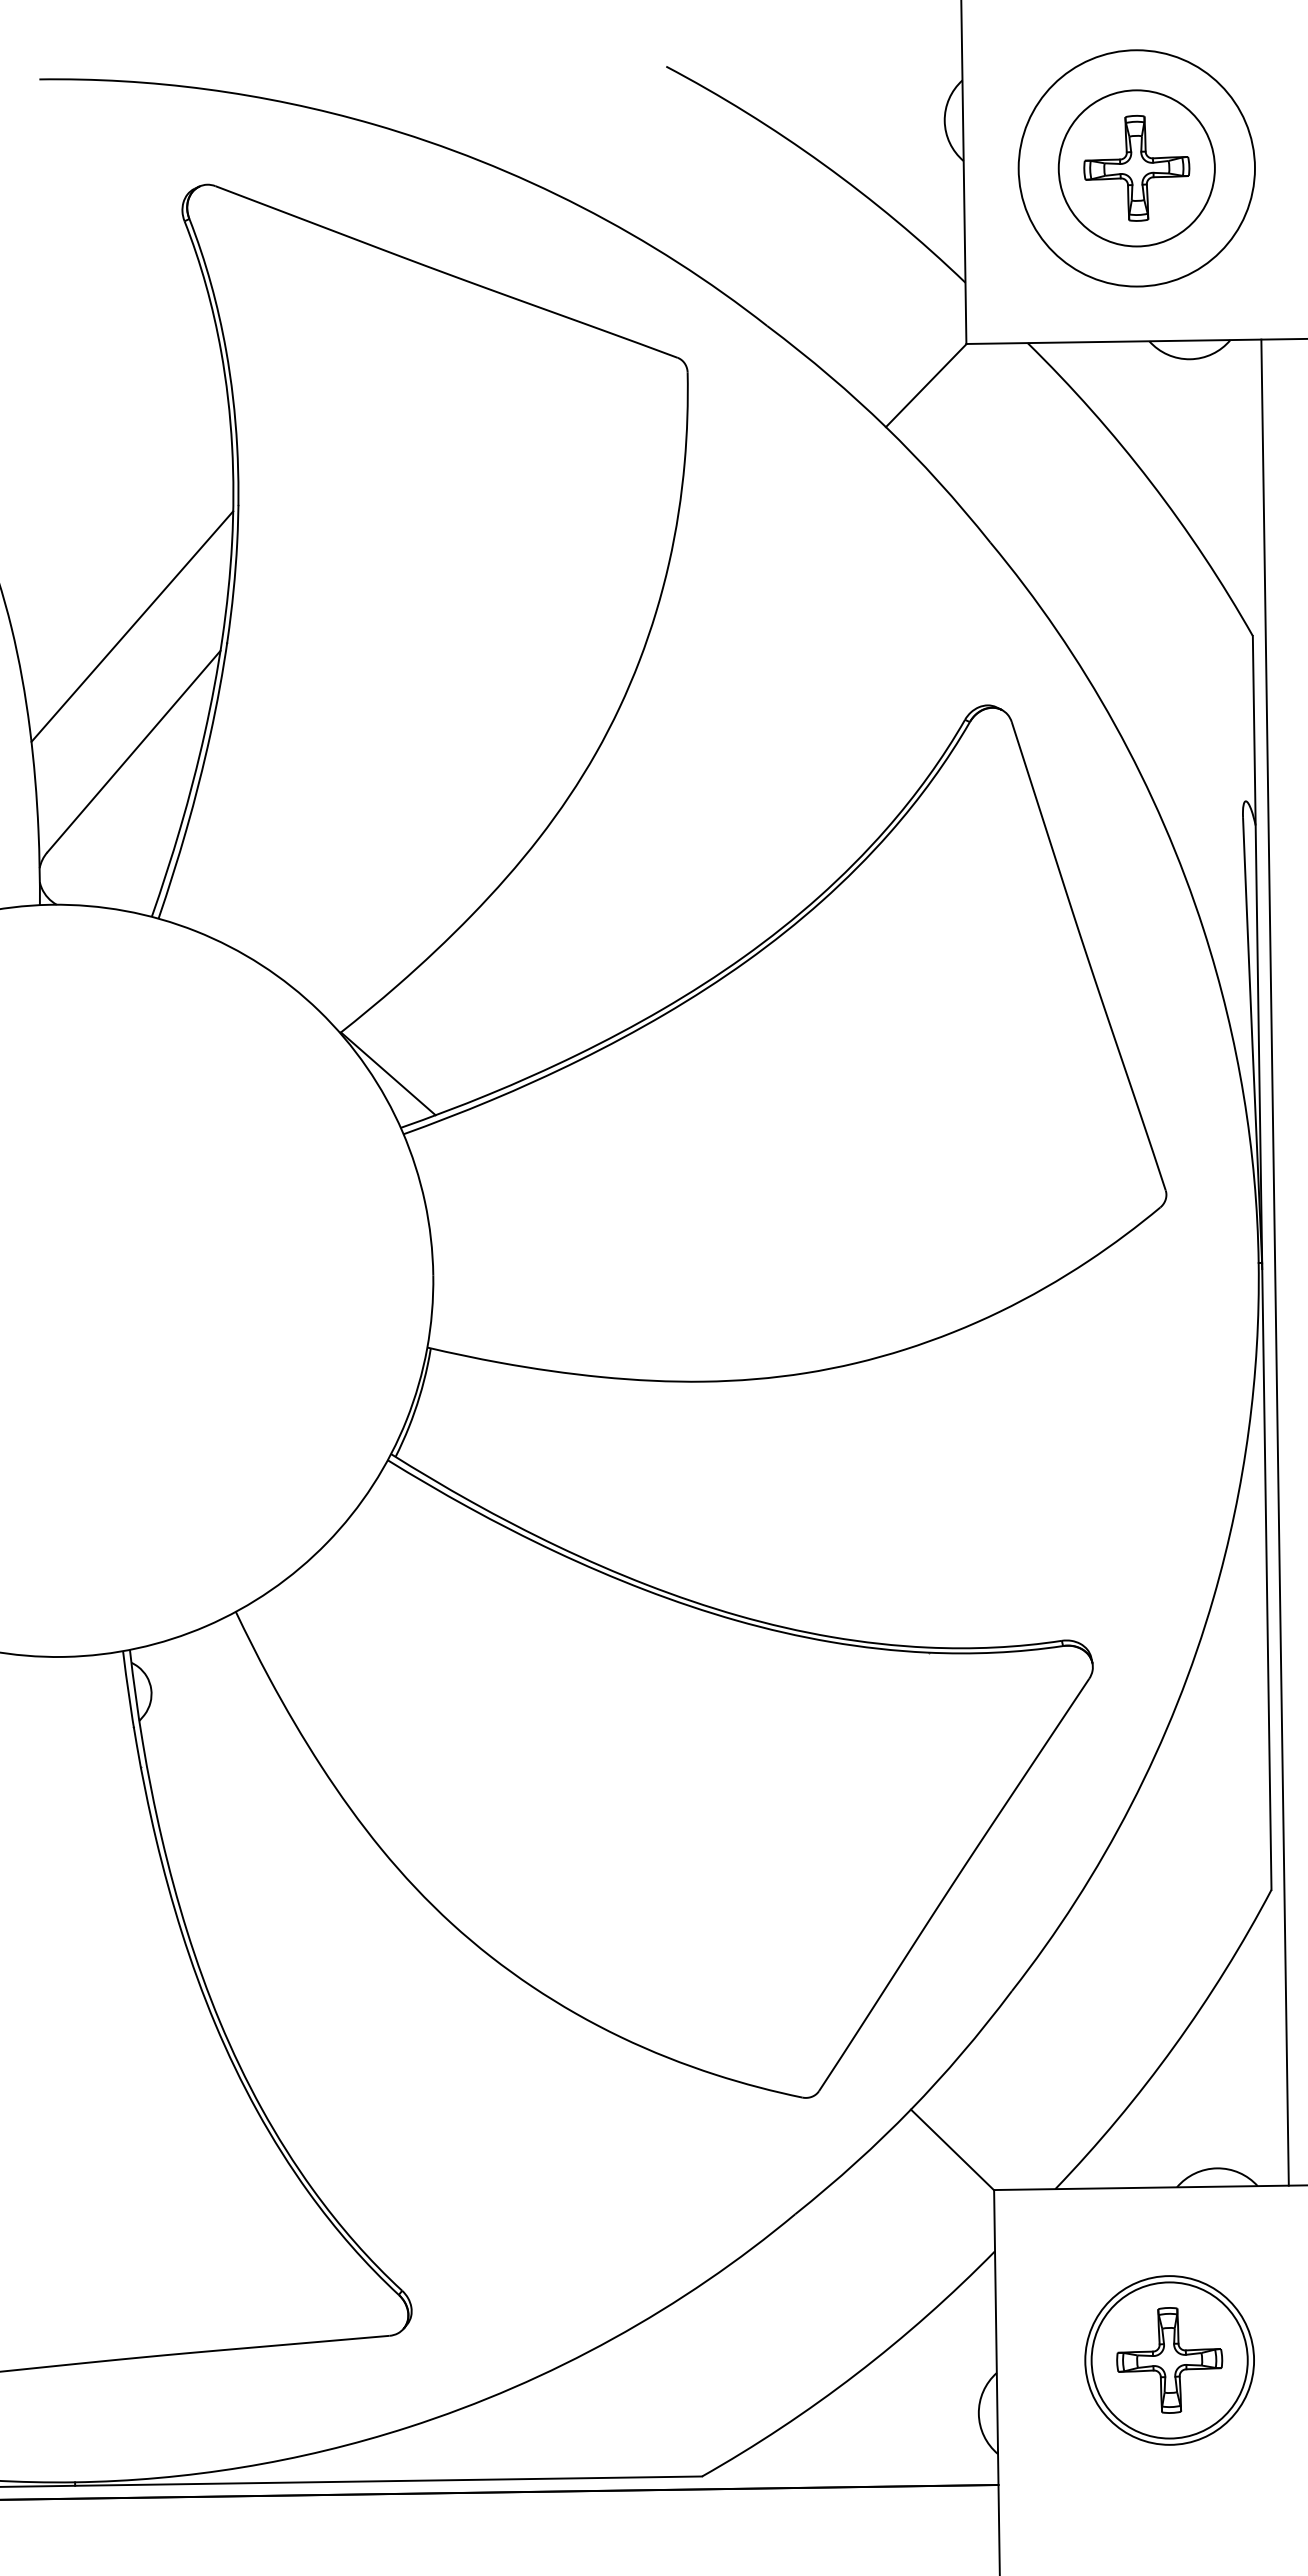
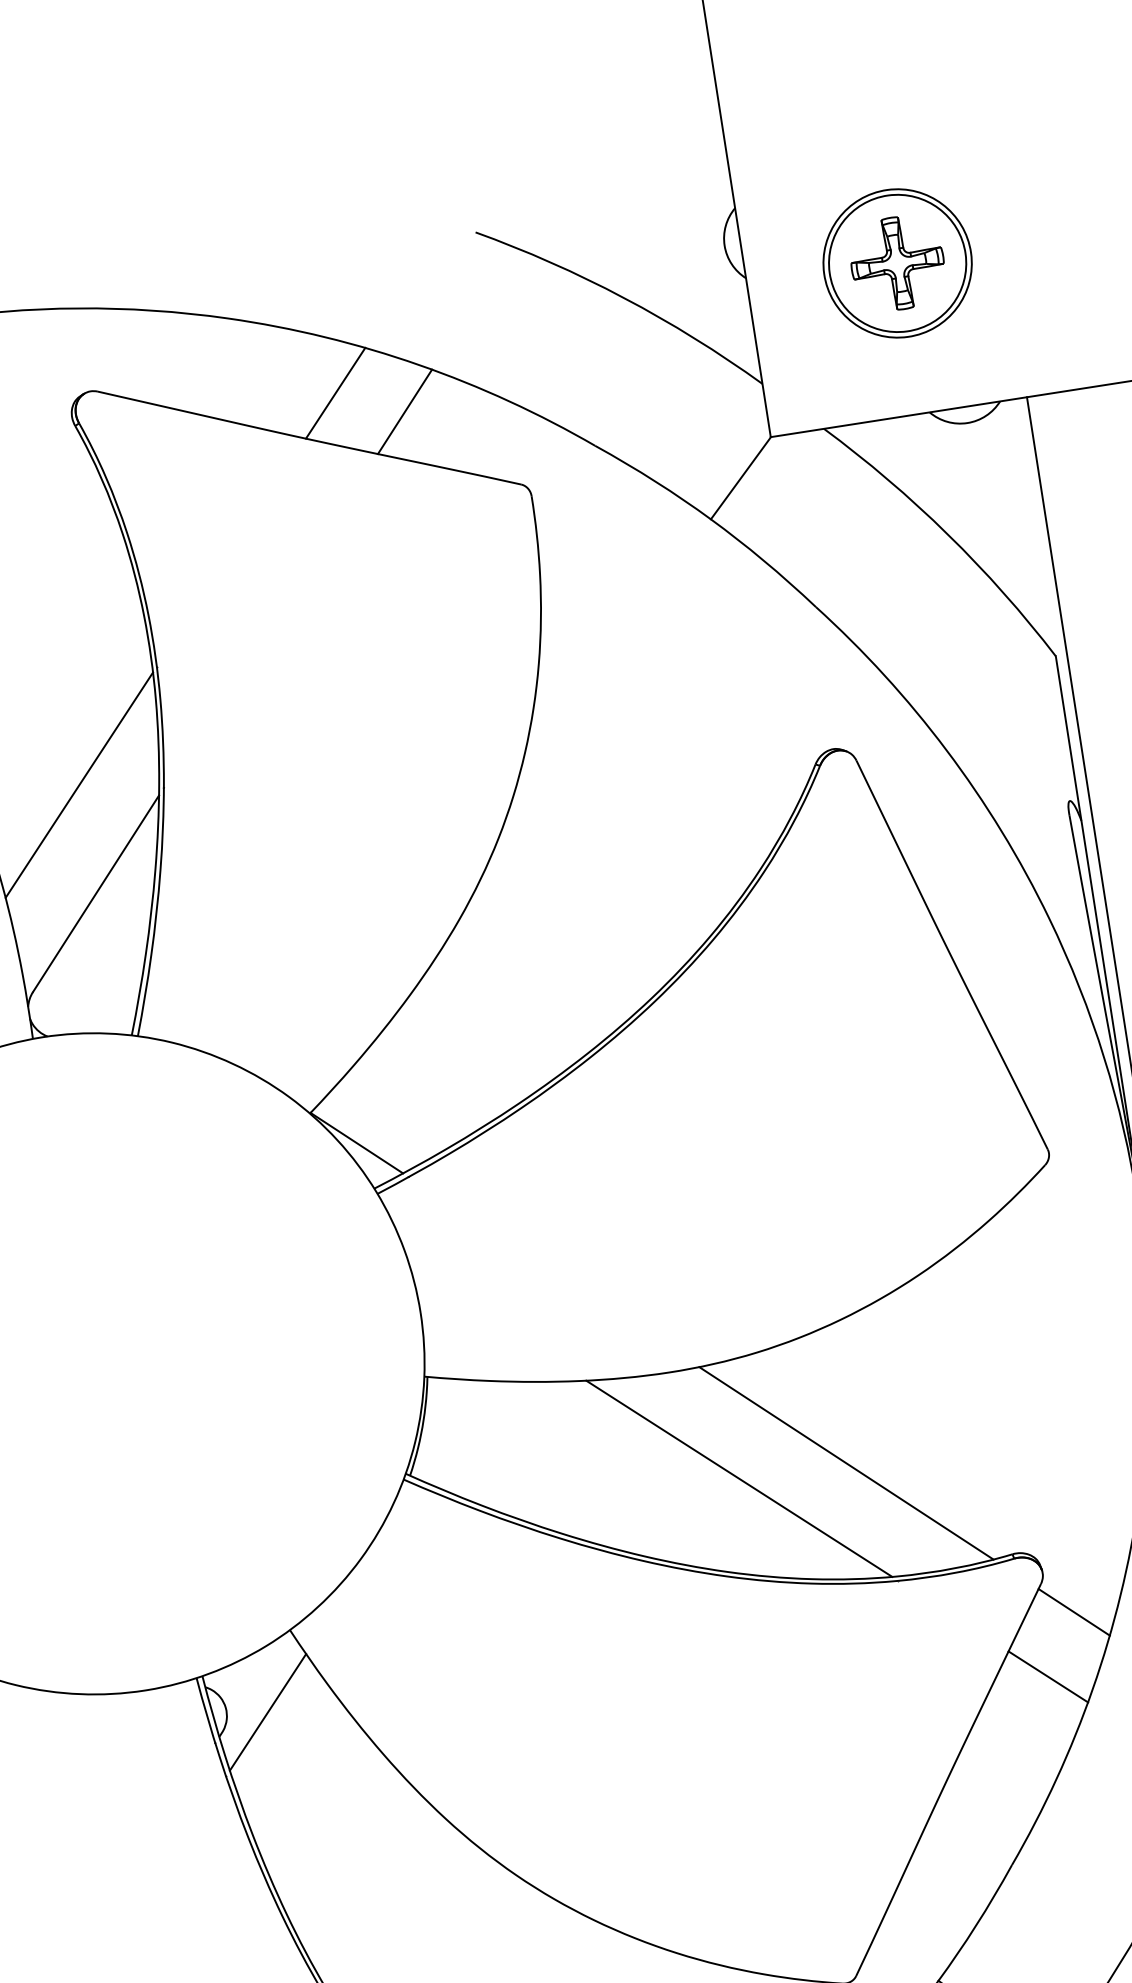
circle: (1136, 168) -> (897, 263), size x0.71
line: (482, 225) -> (335, 393), added
line: (558, 257) -> (405, 411), added
line: (888, 1511) -> (845, 1462), added
line: (765, 1512) -> (738, 1478), added
line: (197, 1700) -> (267, 1711), added
line: (1121, 1715) -> (1073, 1611), added
line: (1082, 1784) -> (1048, 1676), added

